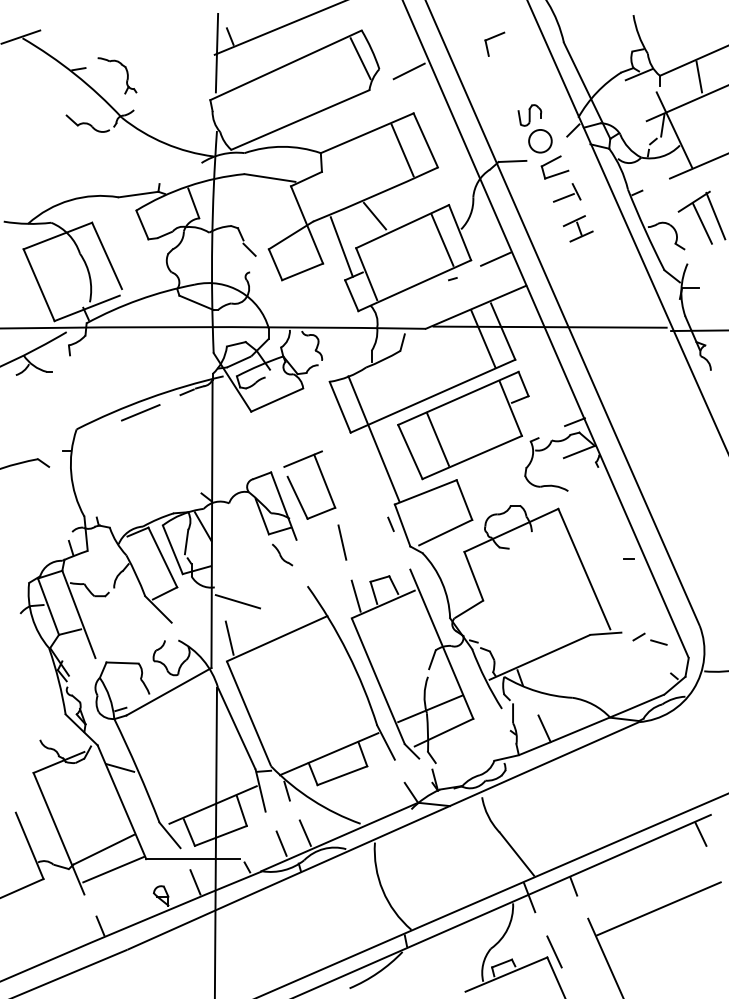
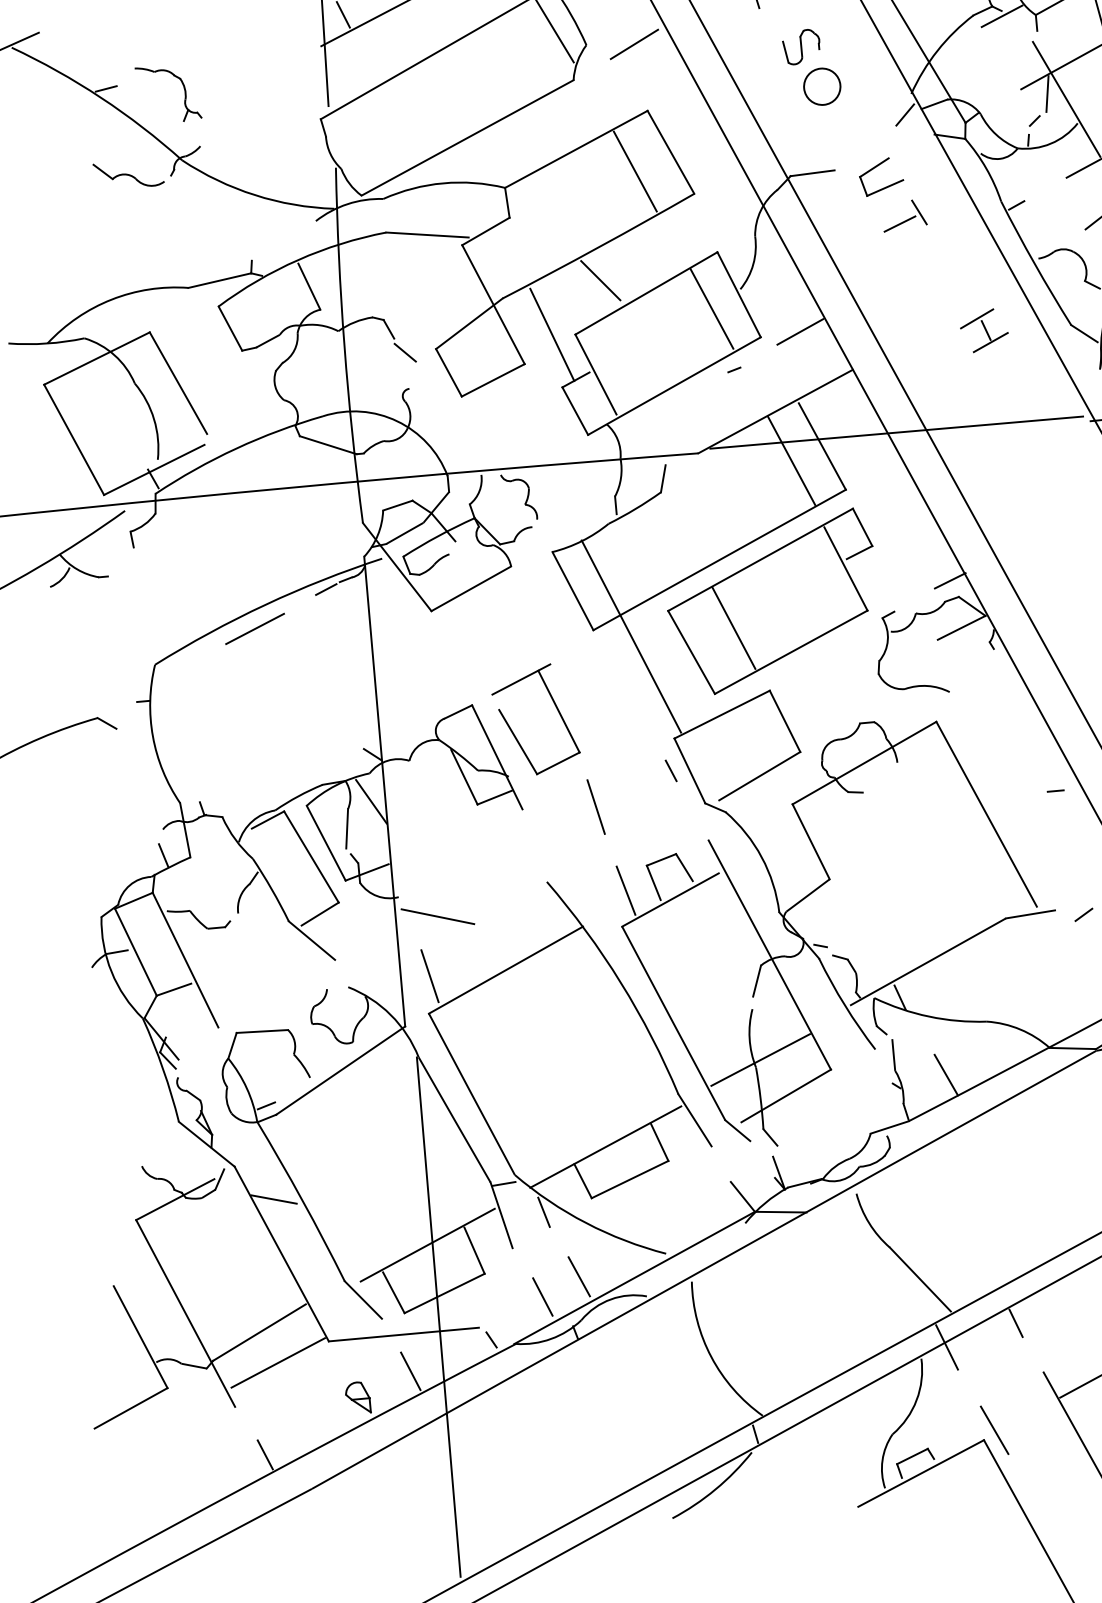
part: (534, 128) -> (810, 67), moved
part: (577, 228) -> (983, 330), moved
part: (282, 554) -> (502, 834), removed

